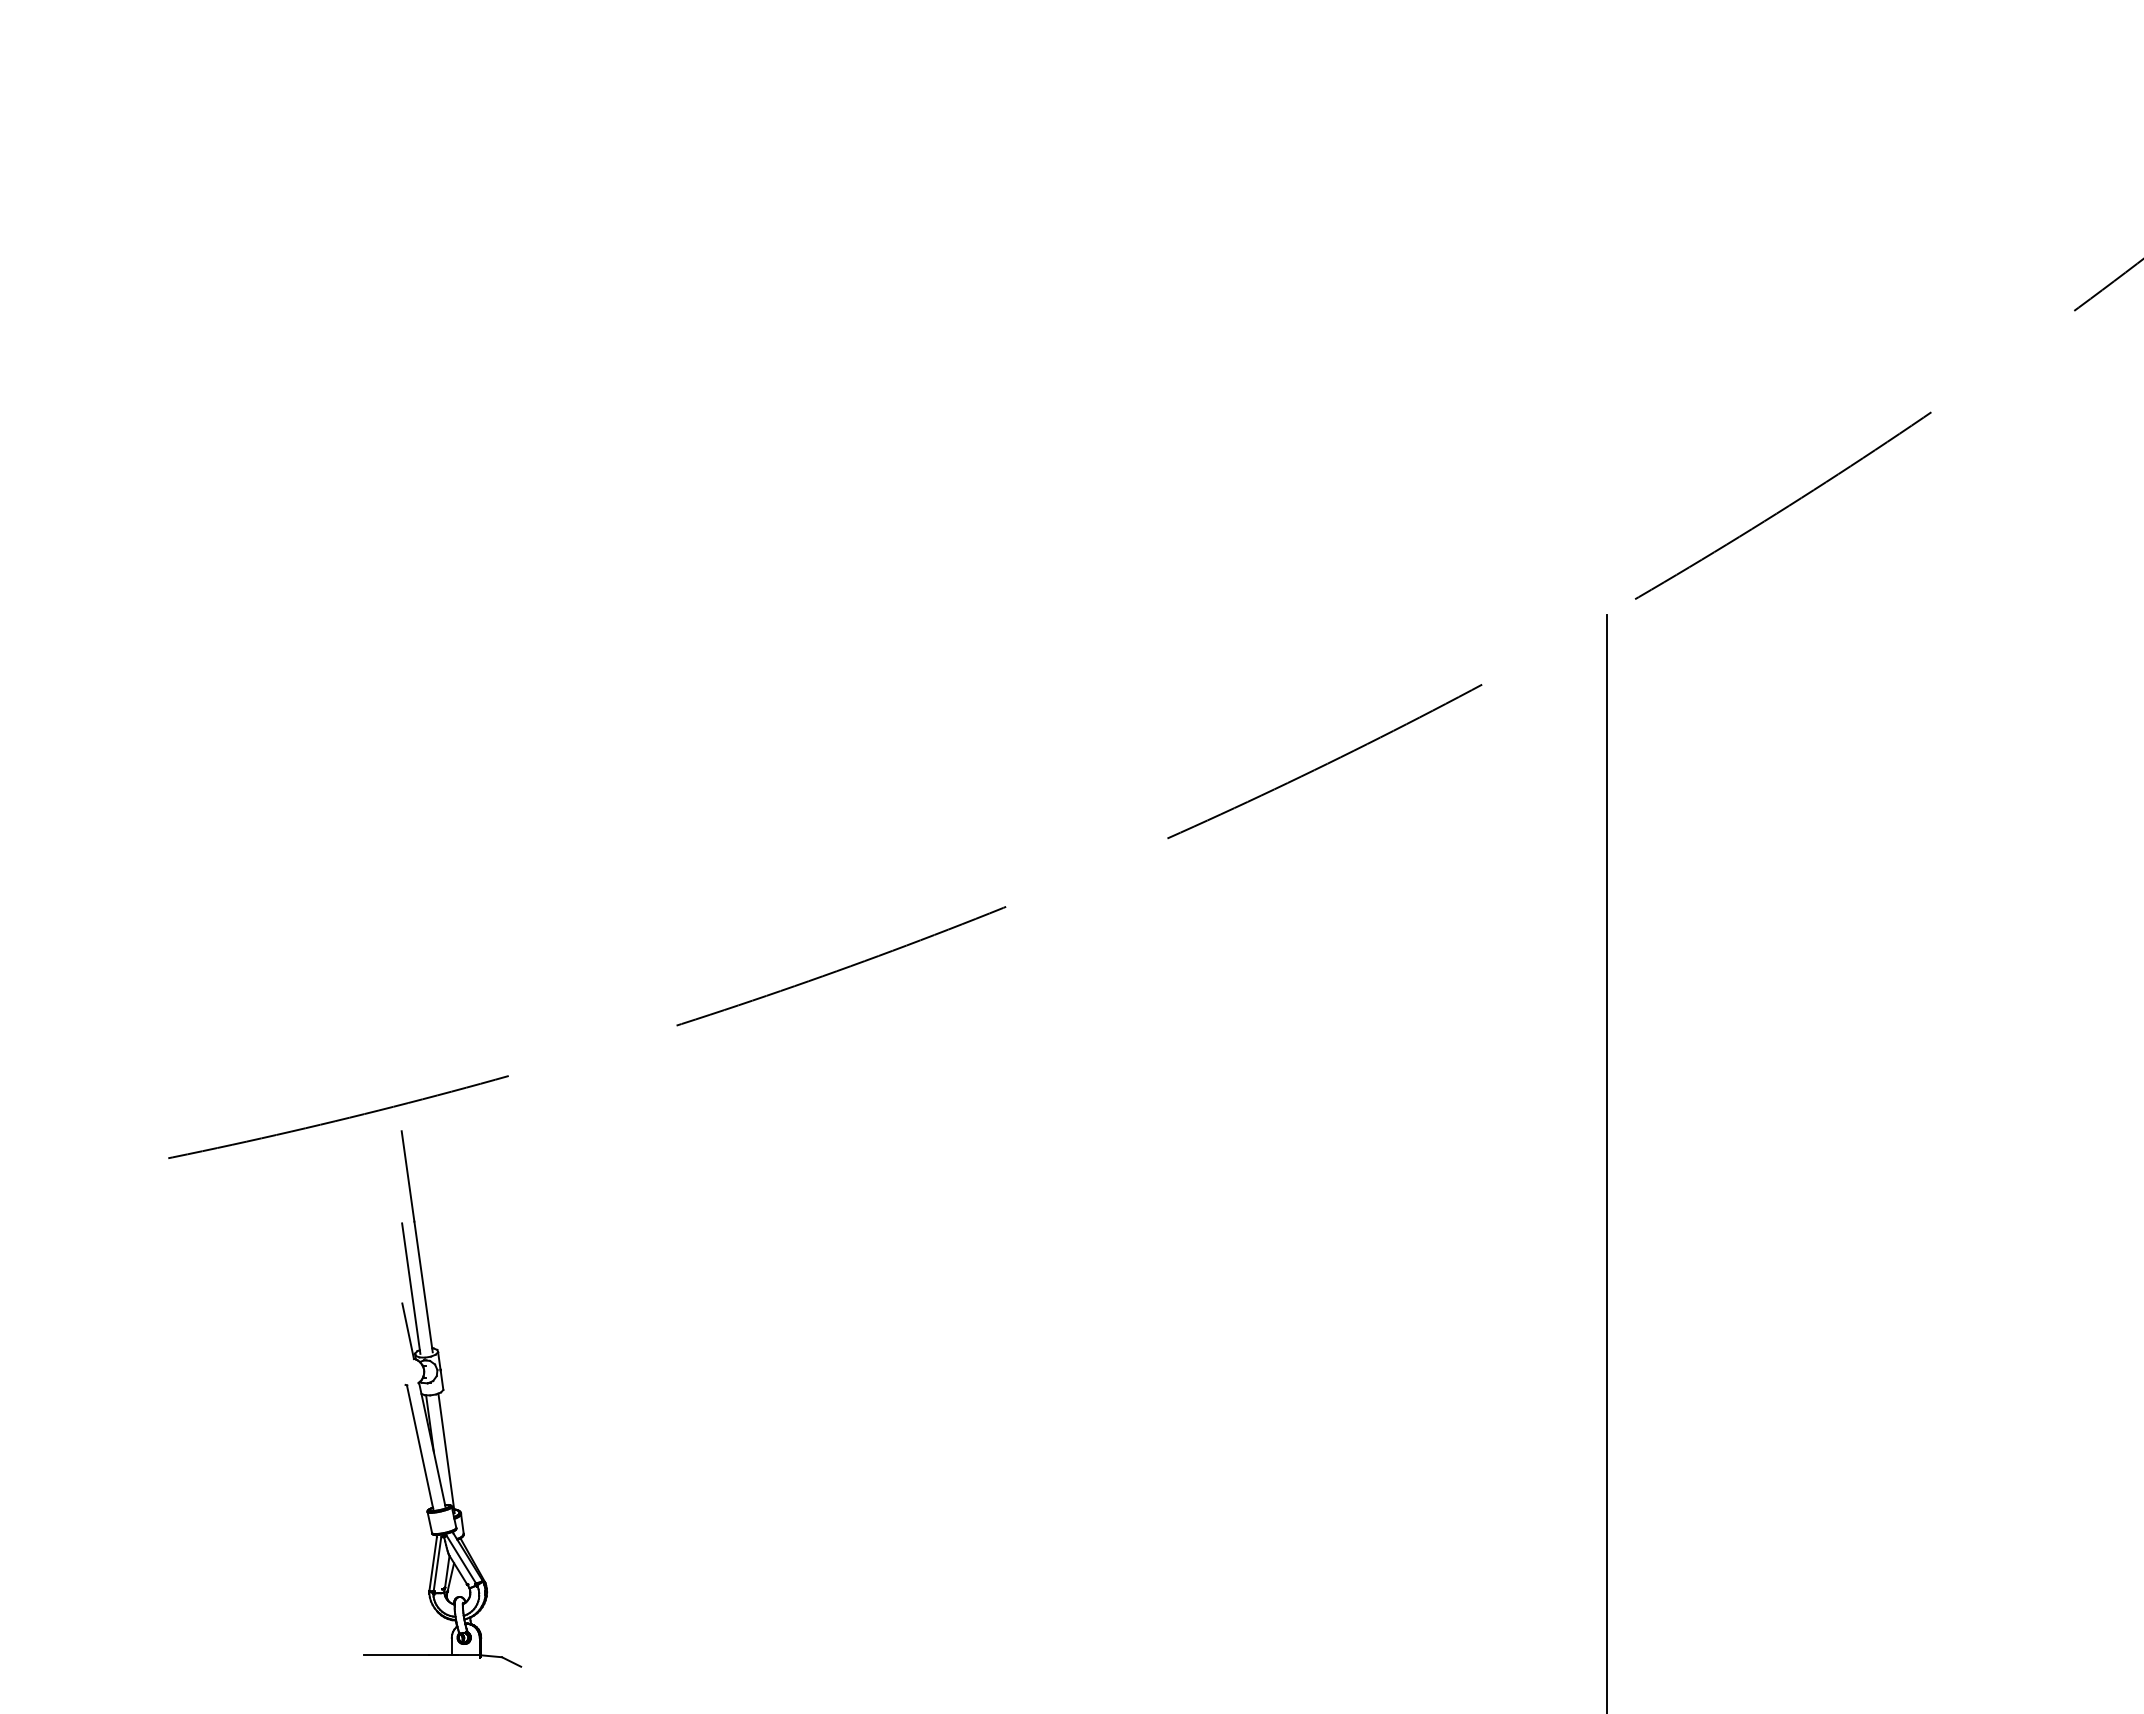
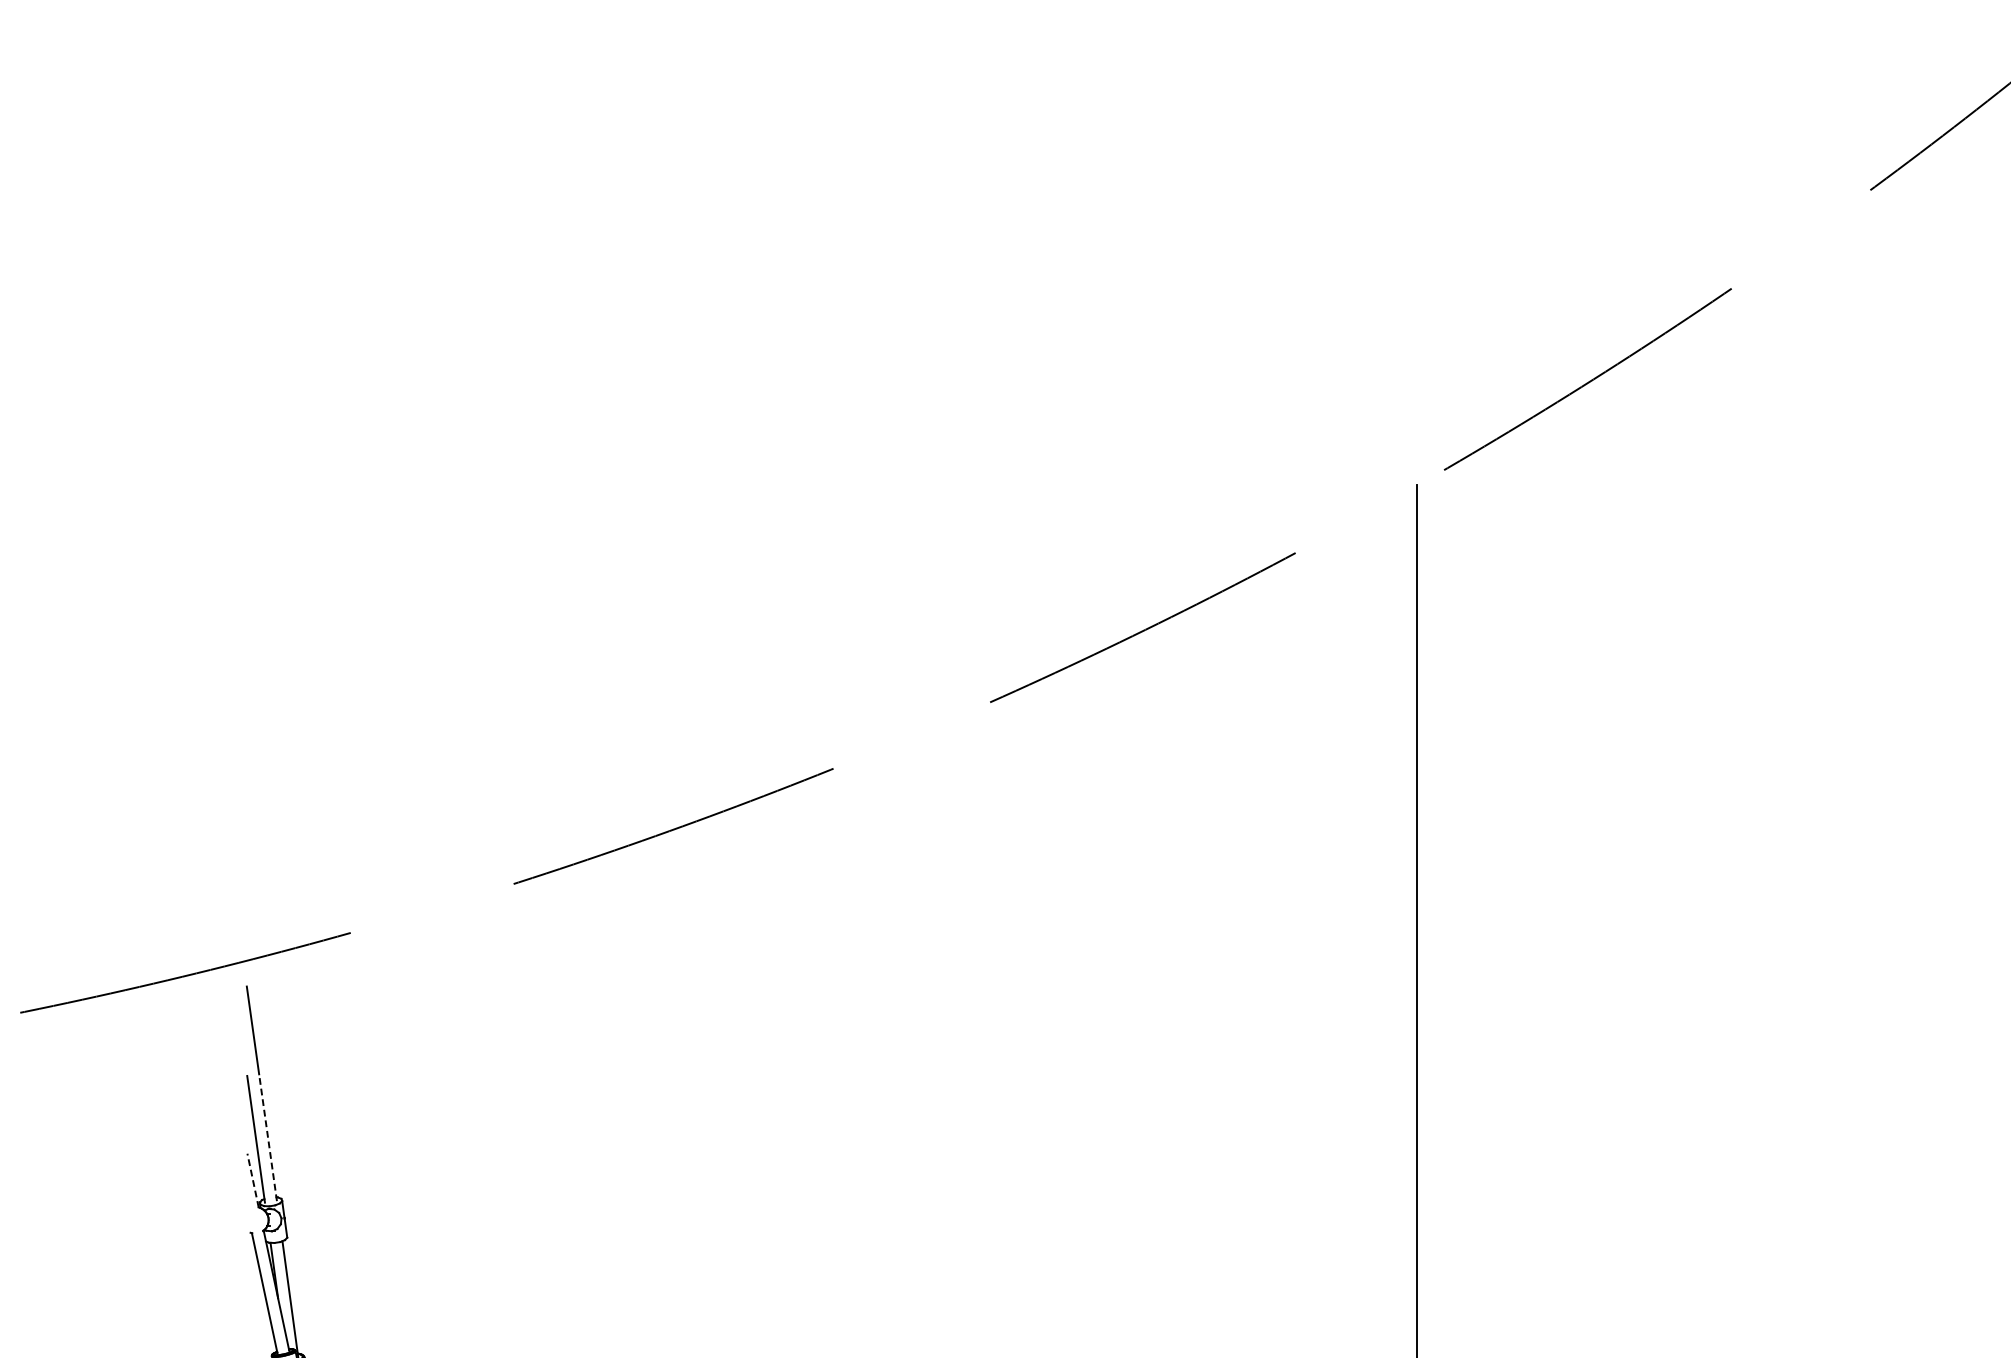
line: (423, 1286) -> (267, 1137), solid -> dashed
line: (408, 1330) -> (253, 1179), solid -> dashed

